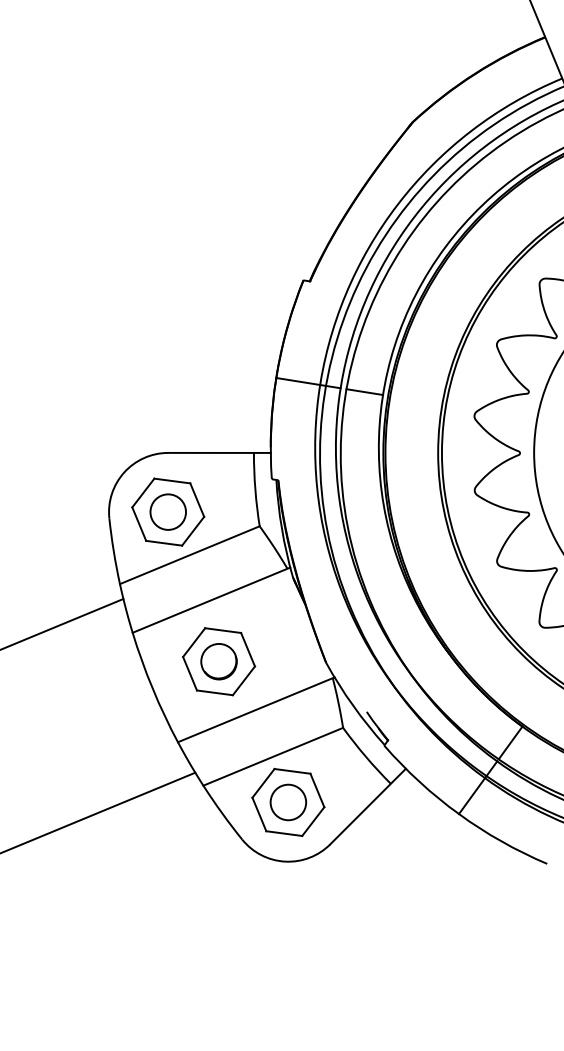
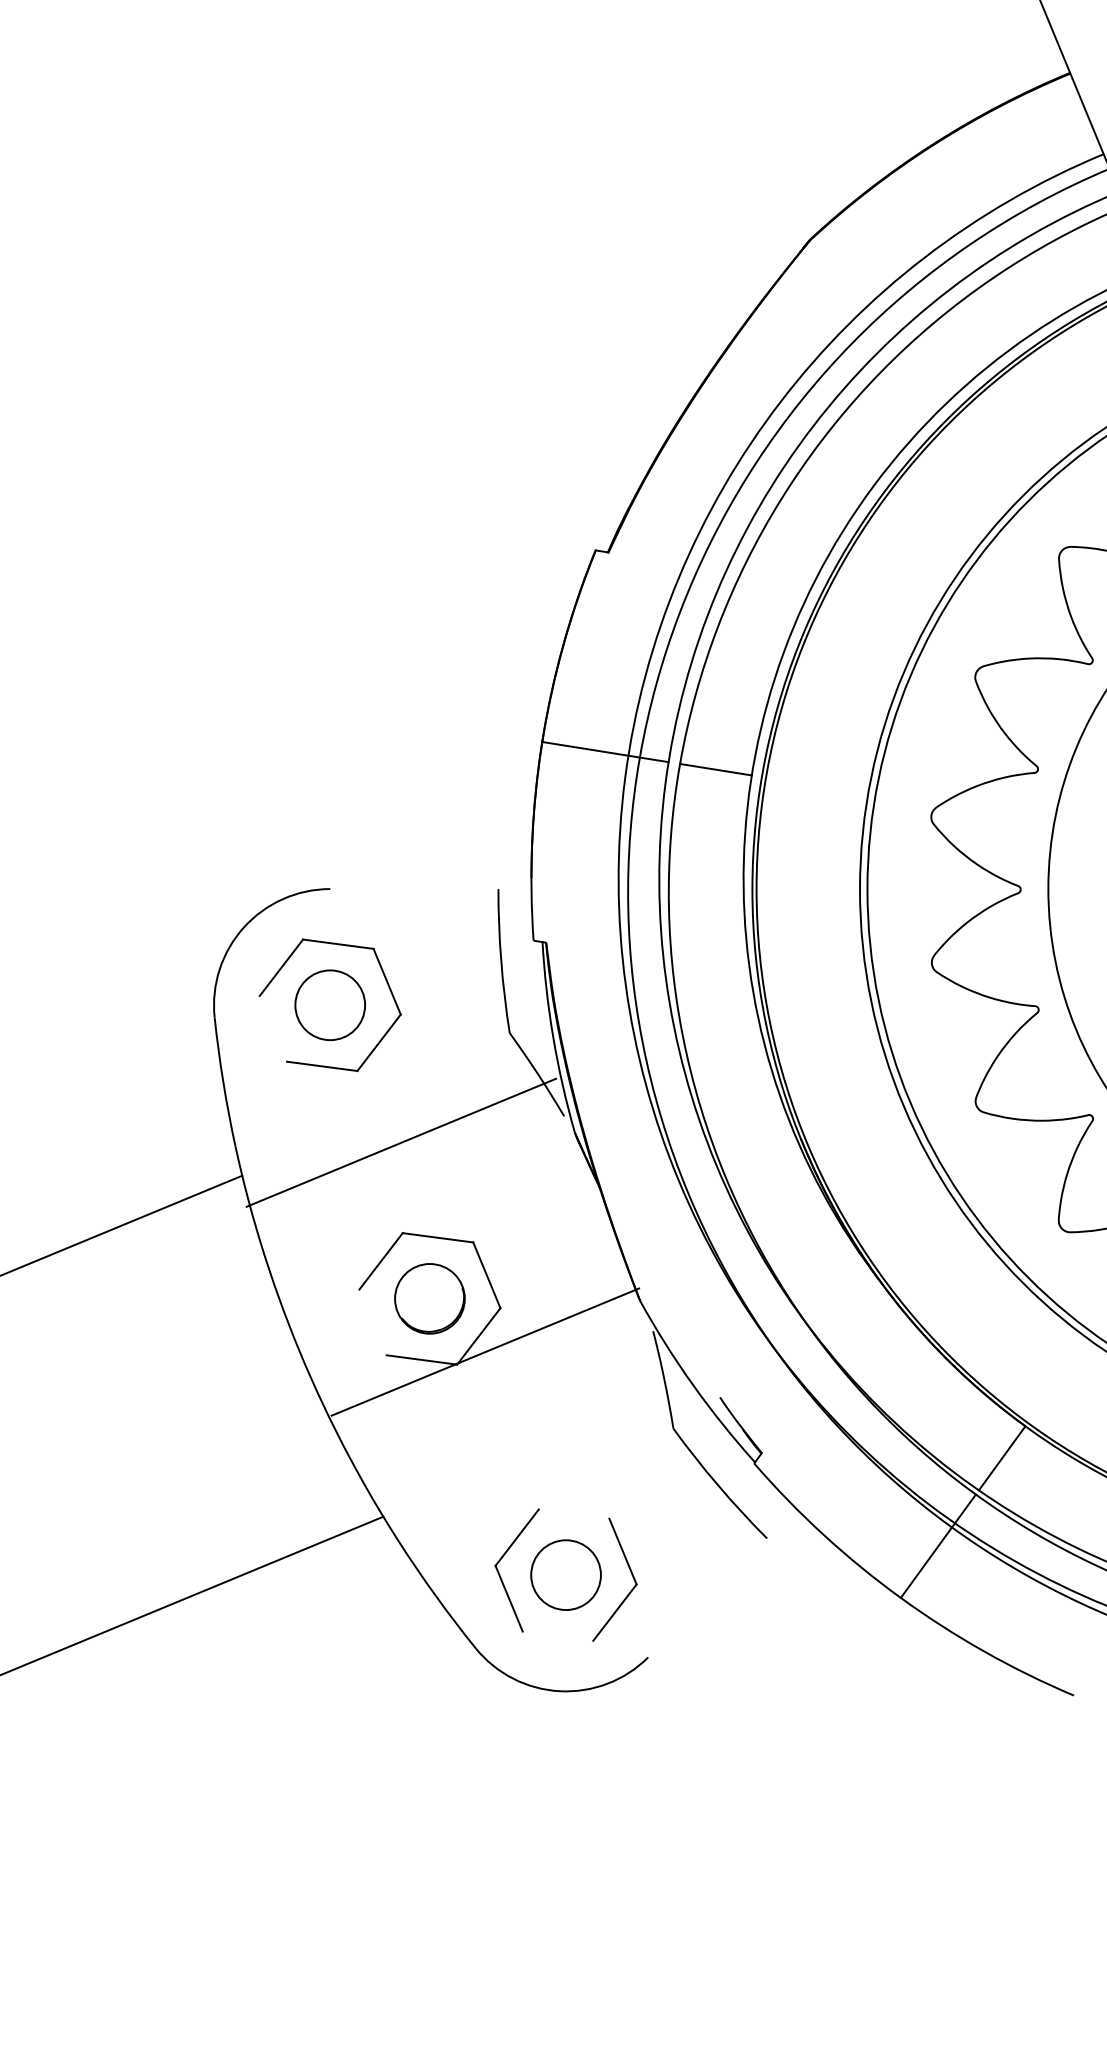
line: (219, 452) -> (430, 888), removed
line: (139, 523) -> (273, 1027), removed
line: (189, 555) -> (371, 1090), removed
line: (211, 599) -> (401, 1141), moved
line: (189, 673) -> (371, 1321), removed
line: (255, 709) -> (483, 1351), moved
line: (273, 756) -> (536, 1484), removed
line: (292, 771) -> (574, 1514), removed
line: (367, 806) -> (721, 1583), removed
line: (284, 833) -> (558, 1636), removed

